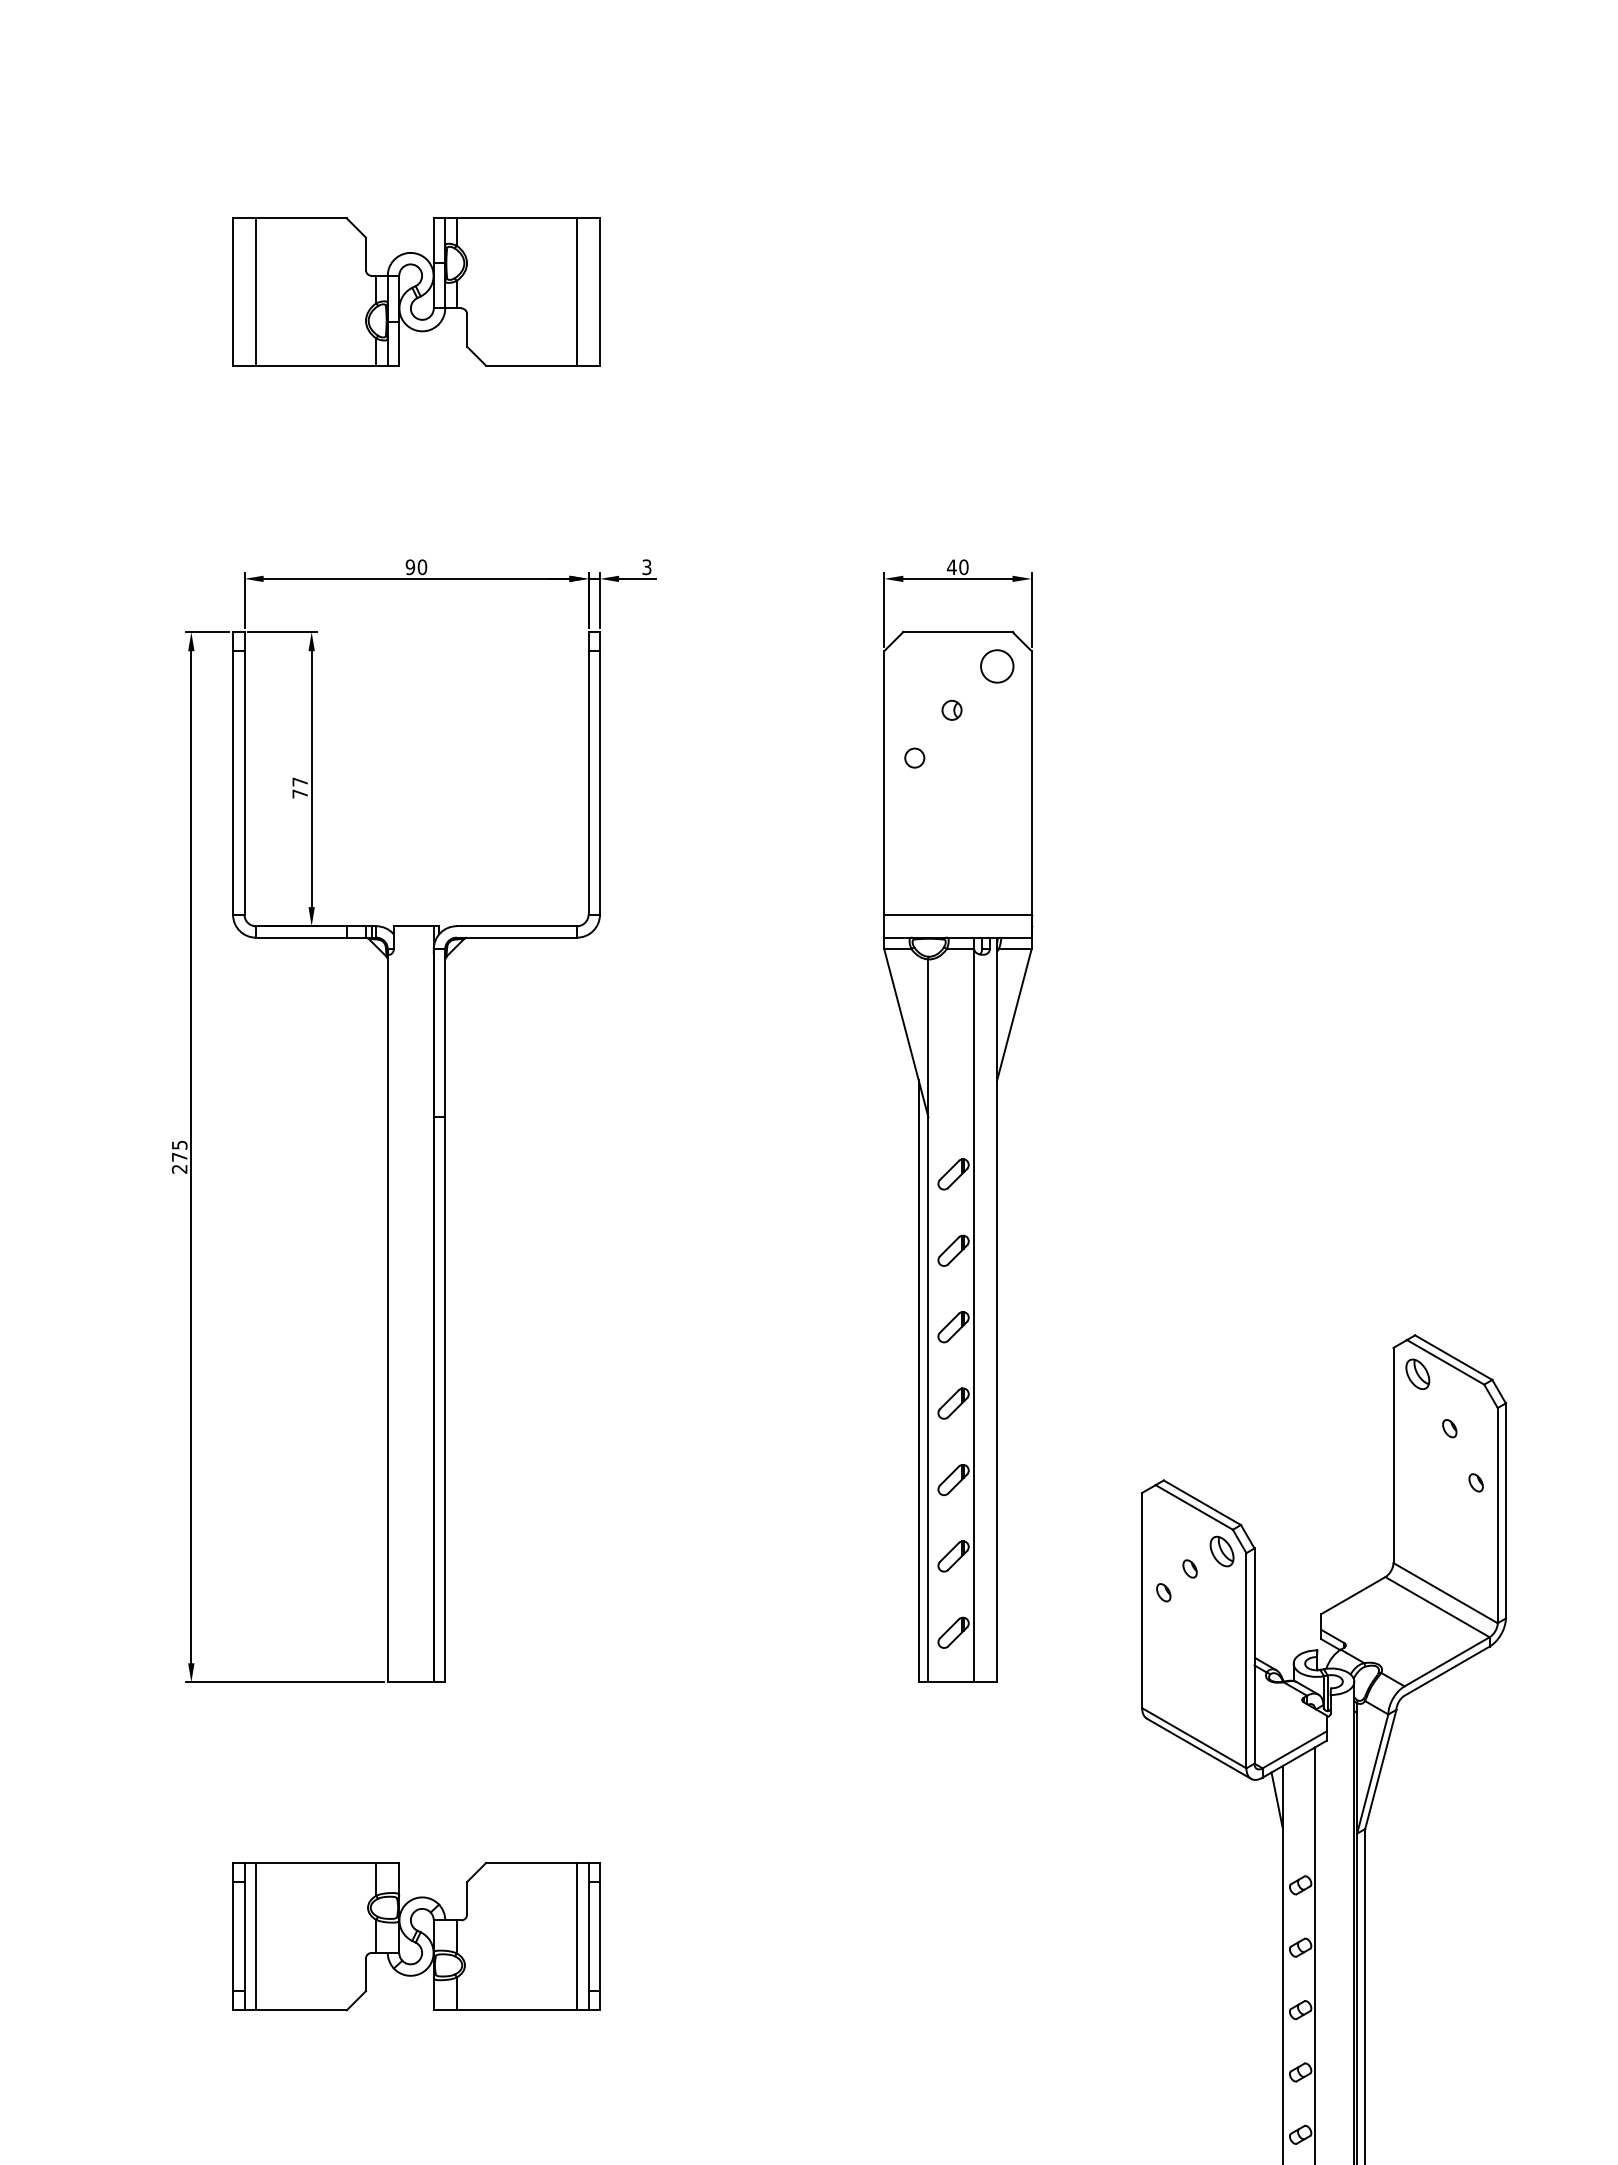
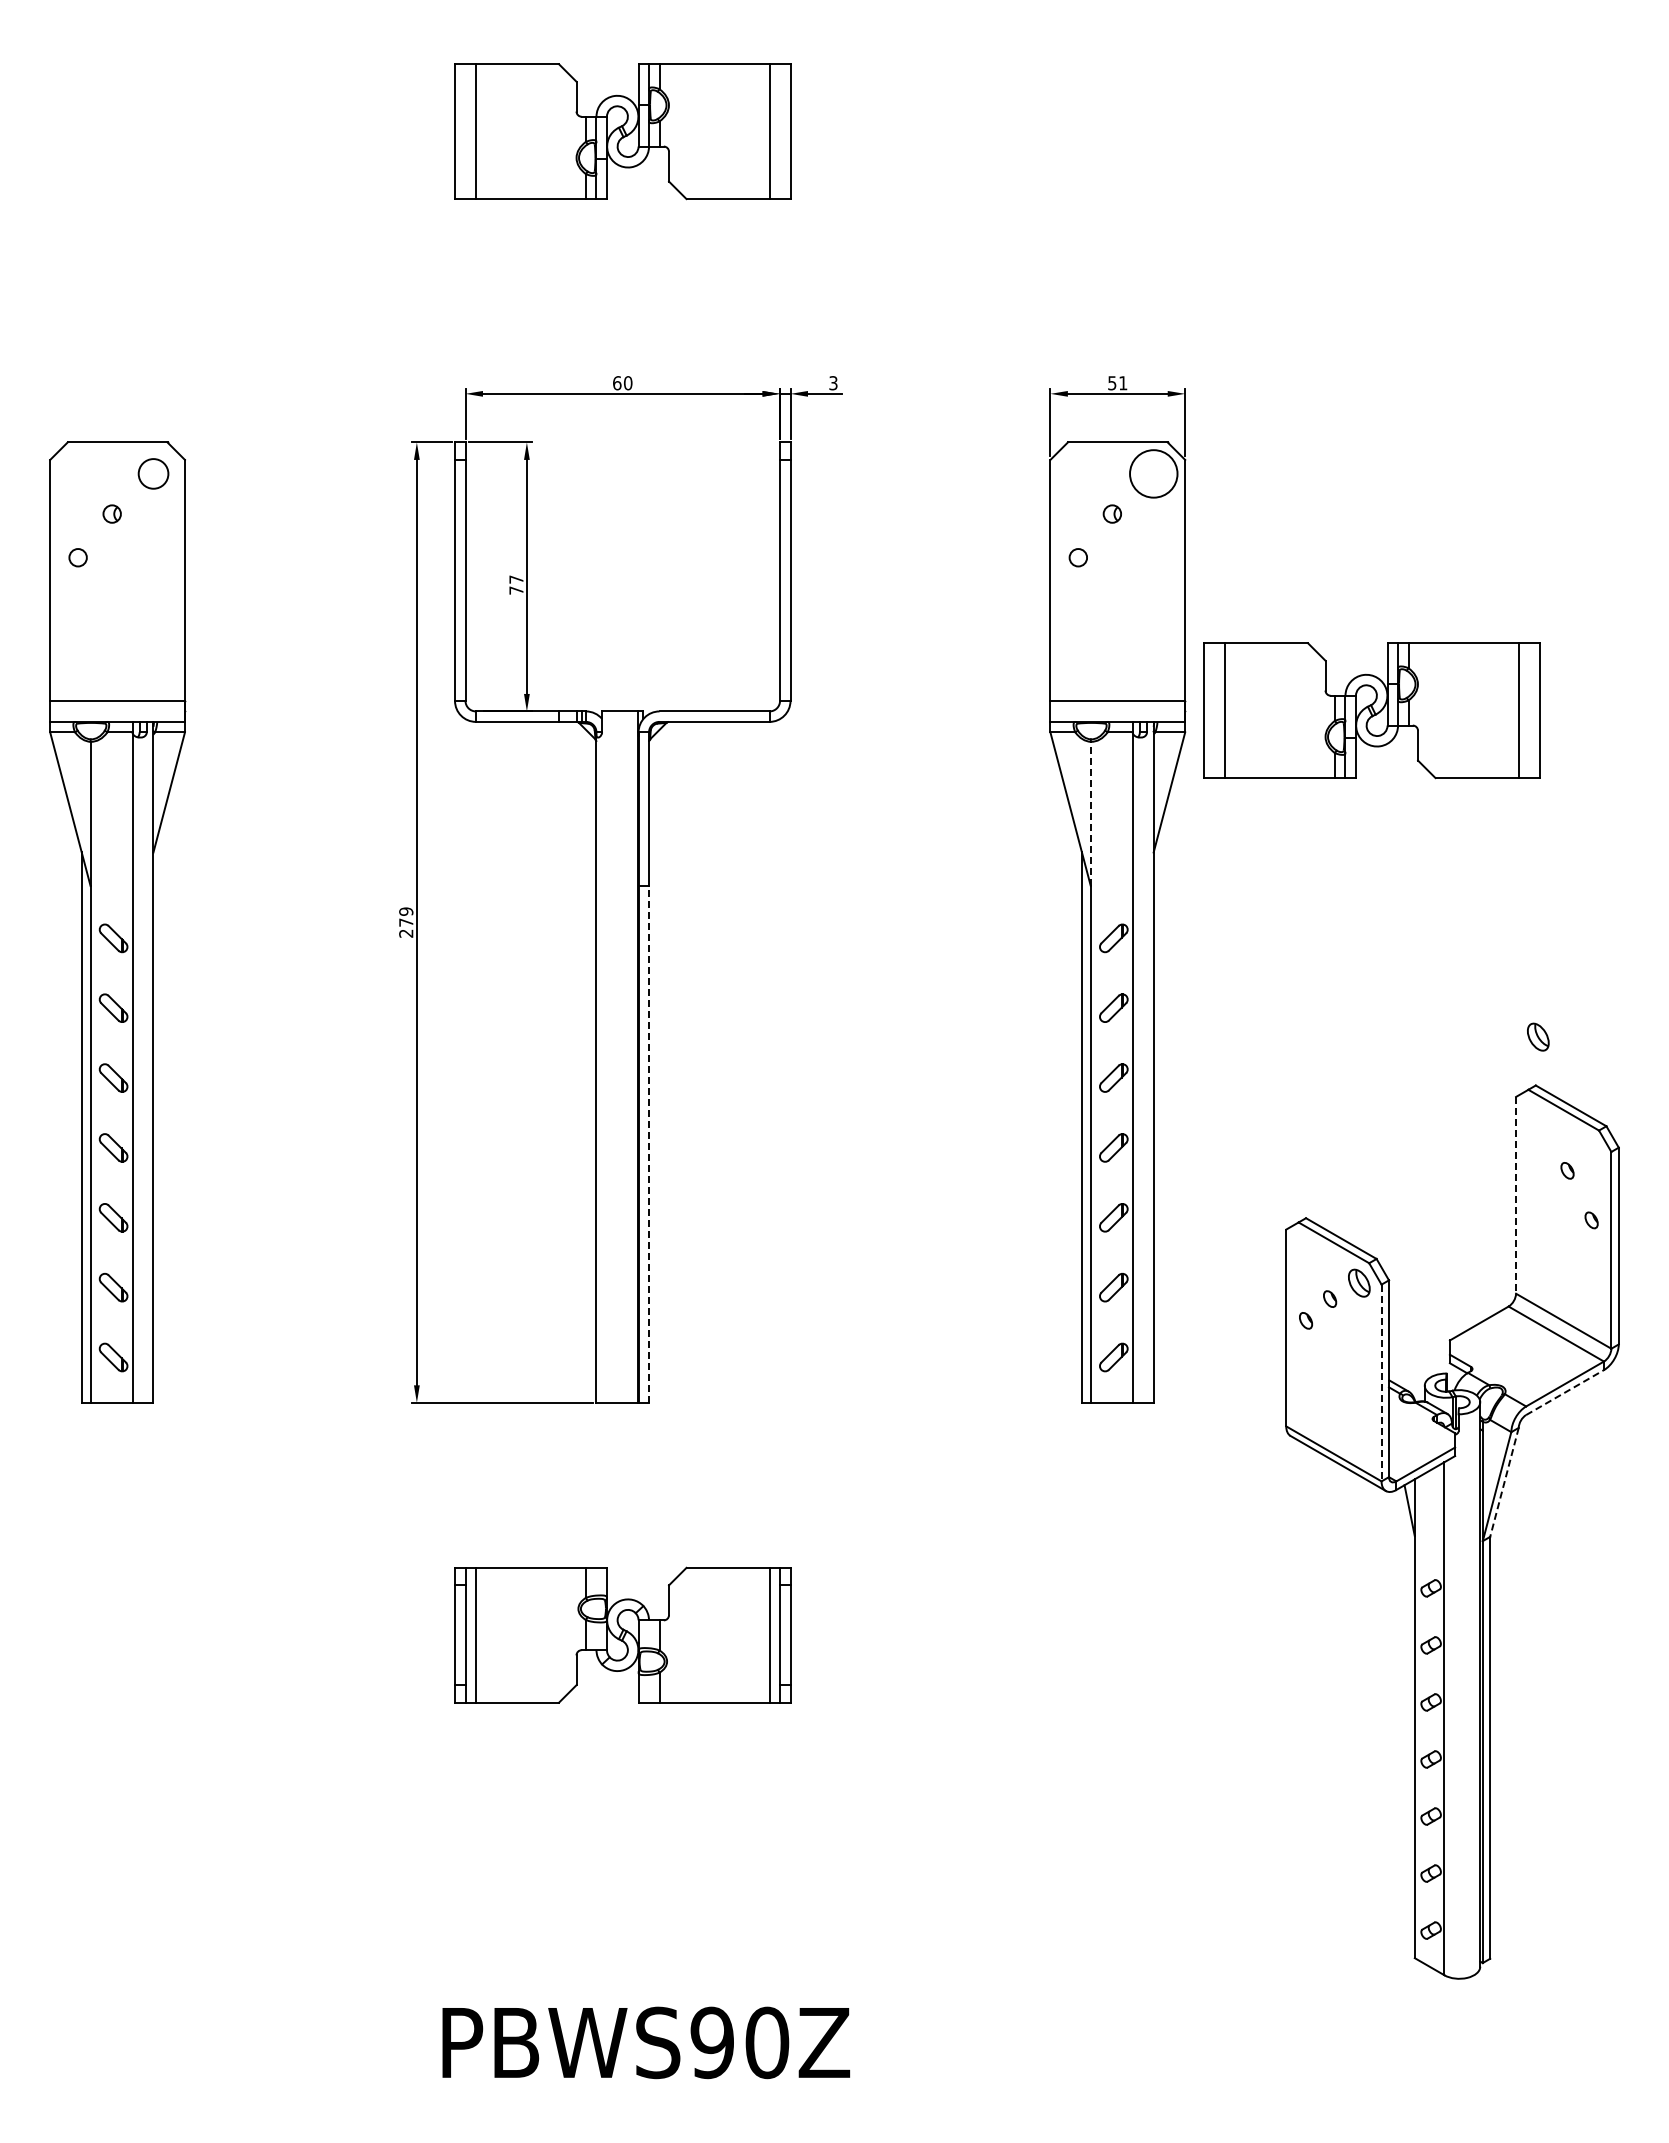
text: (409, 567) -> (616, 383), 90 -> 60
text: (957, 567) -> (1117, 383), 40 -> 51
circle: (996, 665) -> (1153, 473), size x1.6
part: (1235, 925) -> (1371, 710), added
line: (928, 1037) -> (1090, 813), solid -> dashed
text: (179, 1145) -> (406, 911), 275 -> 279
part: (1418, 1373) -> (1538, 1036), moved
line: (445, 1398) -> (649, 1143), solid -> dashed
line: (1393, 1455) -> (1516, 1195), solid -> dashed
line: (1246, 1661) -> (1381, 1383), solid -> dashed
line: (1447, 1671) -> (1565, 1392), solid -> dashed
line: (1380, 1769) -> (1504, 1482), solid -> dashed

